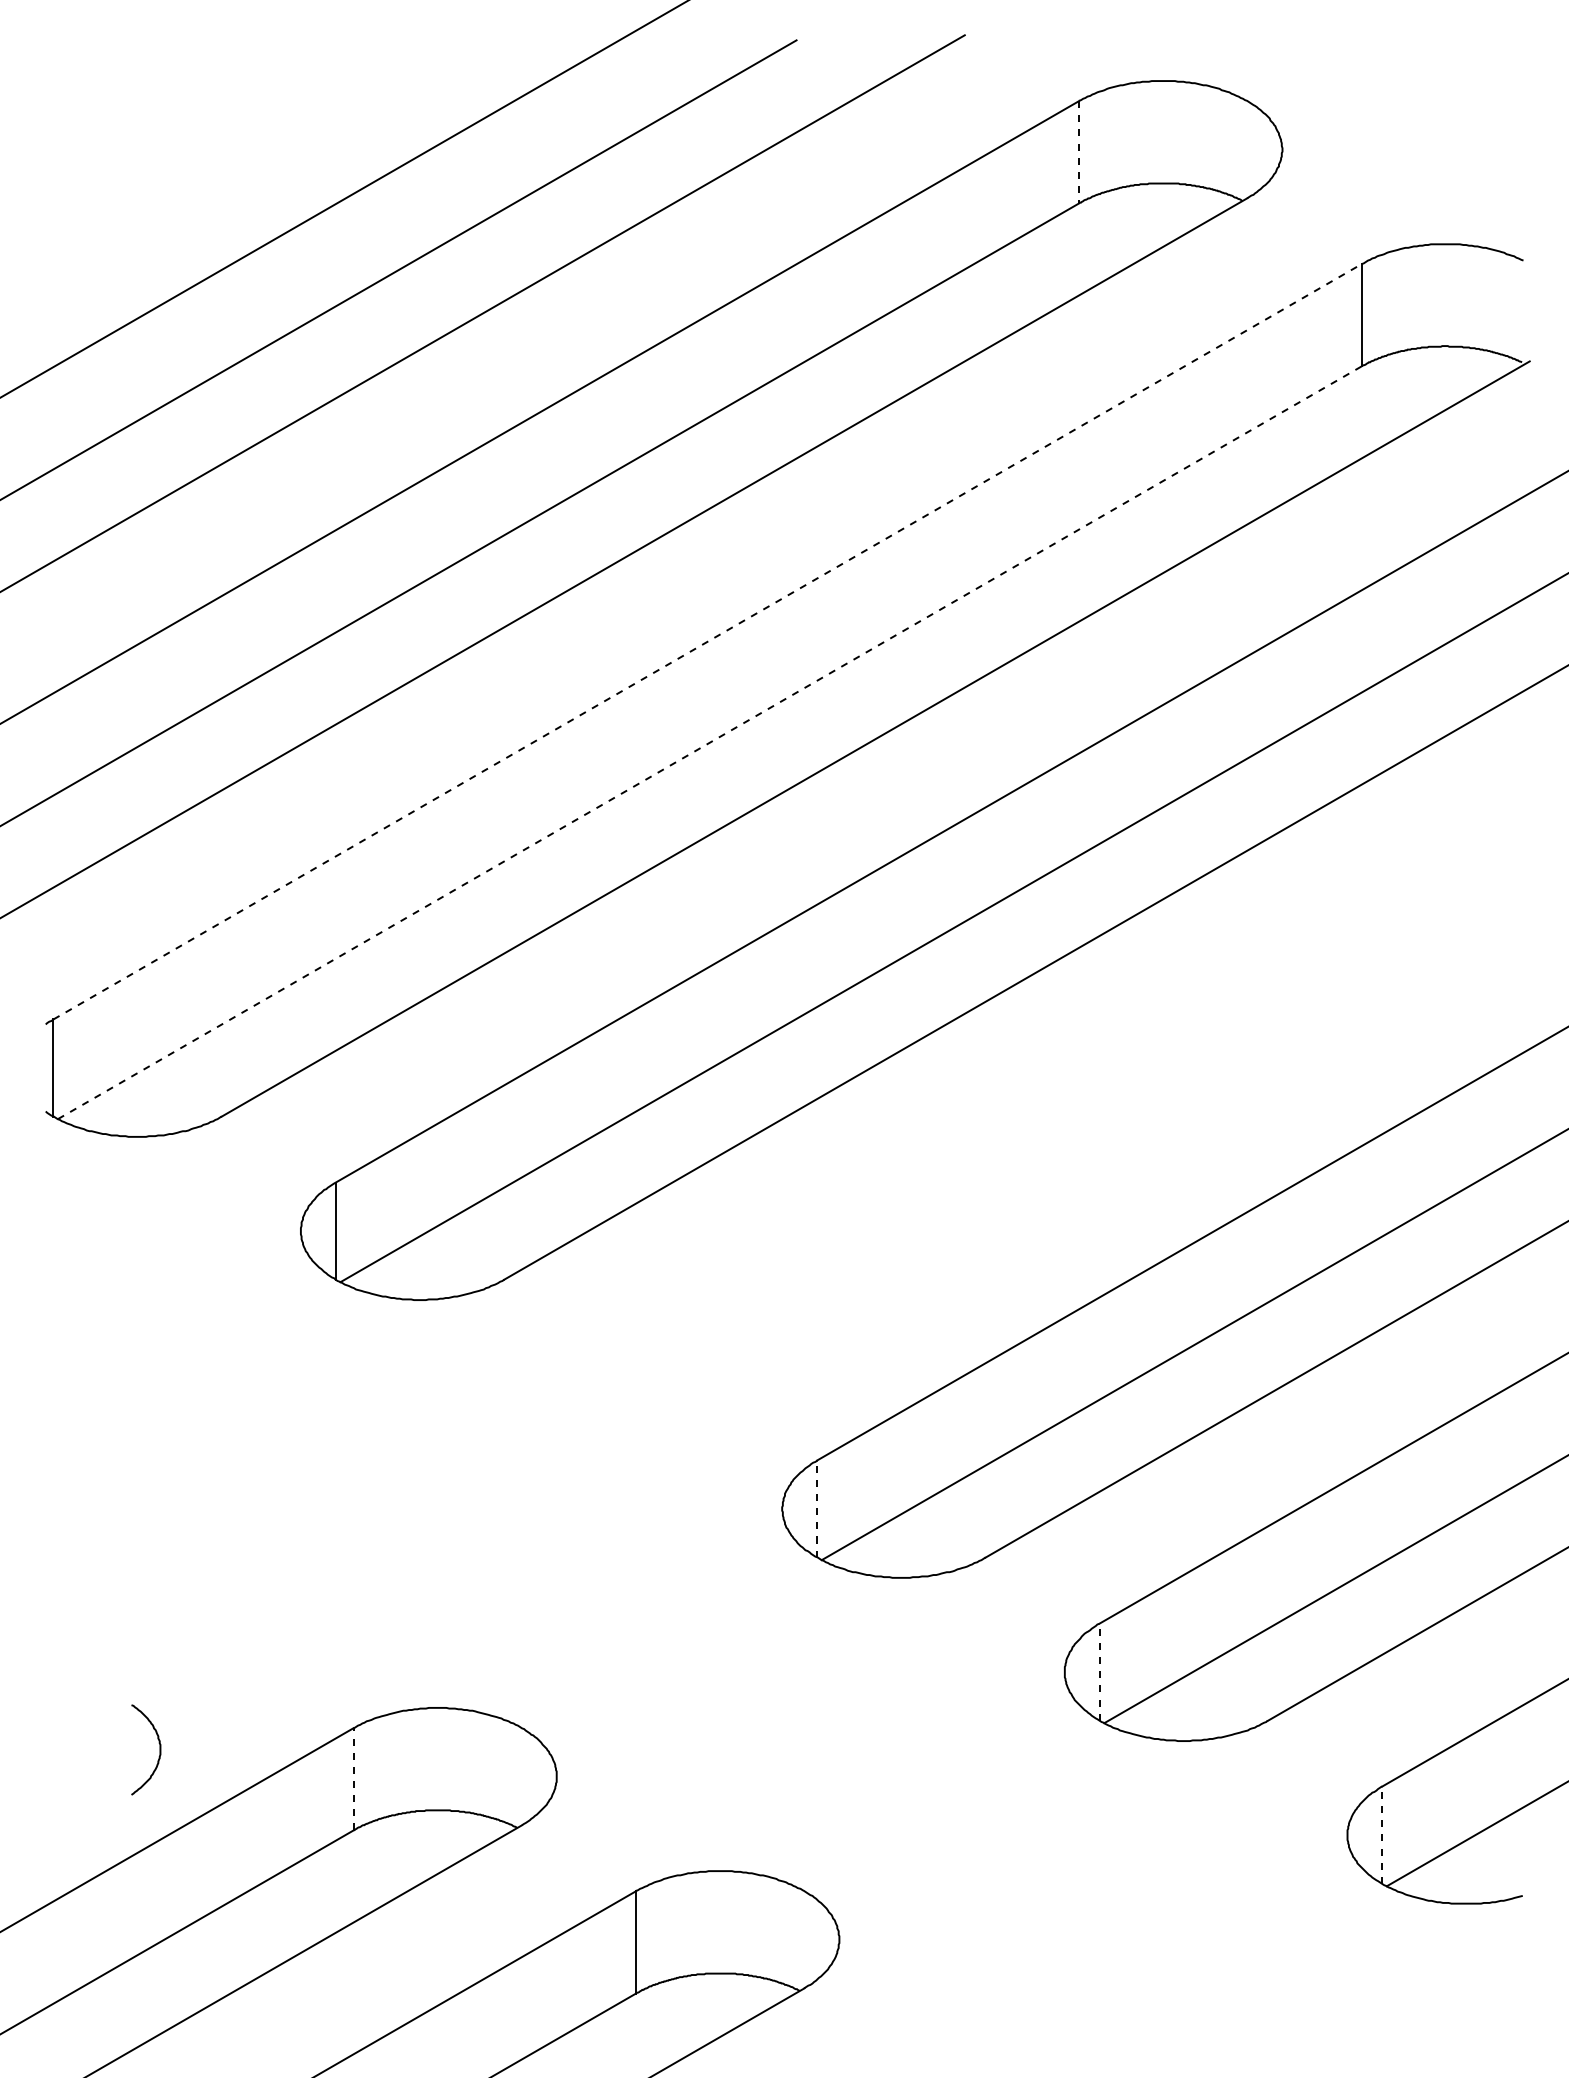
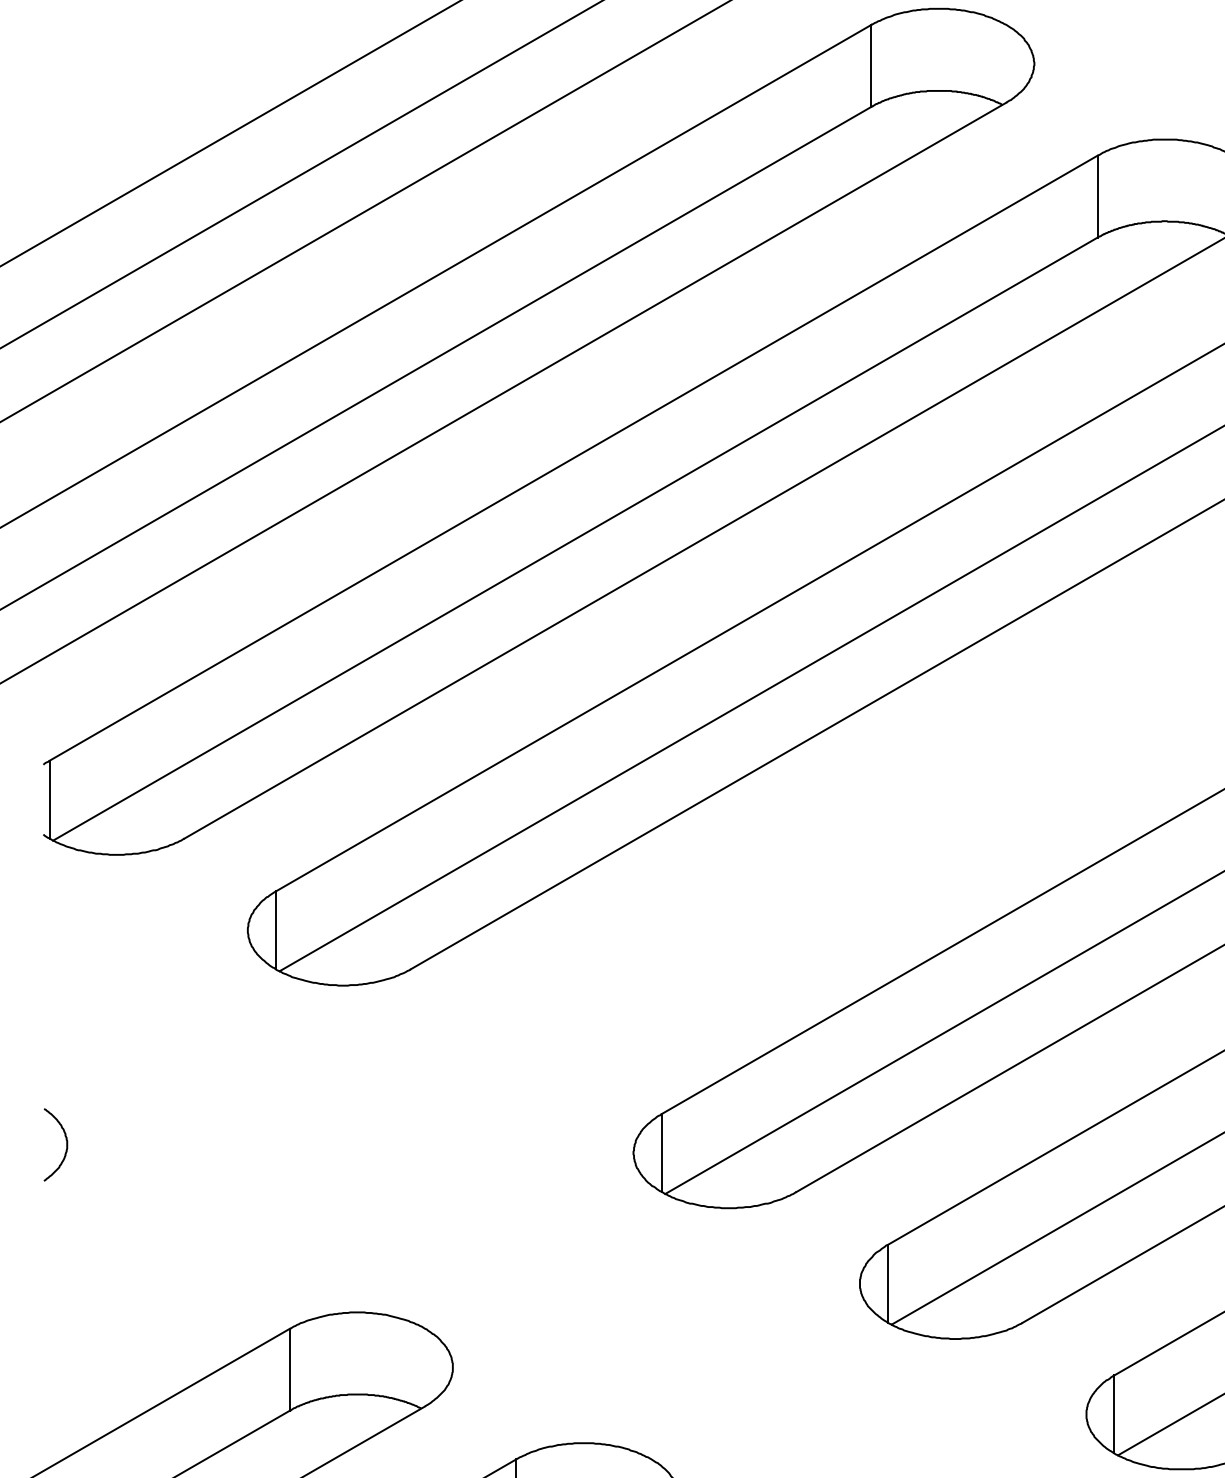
line: (1079, 152) -> (871, 66), dashed -> solid
line: (707, 641) -> (573, 457), dashed -> solid
line: (709, 742) -> (575, 538), dashed -> solid
line: (817, 1509) -> (661, 1153), dashed -> solid
line: (1099, 1672) -> (887, 1284), dashed -> solid
curve: (159, 1749) -> (66, 1144), moved
line: (353, 1778) -> (290, 1368), dashed -> solid
line: (1382, 1835) -> (1114, 1414), dashed -> solid

